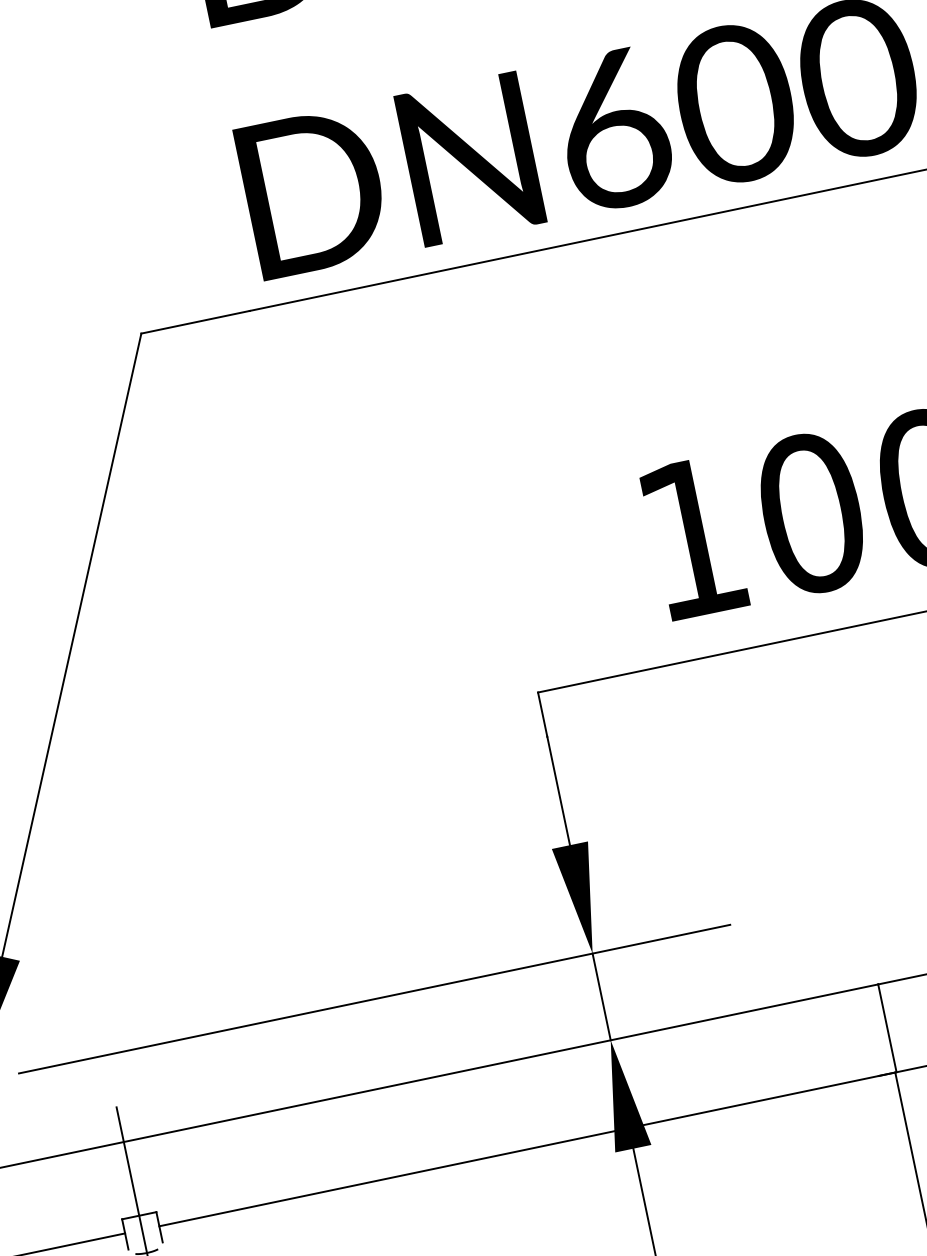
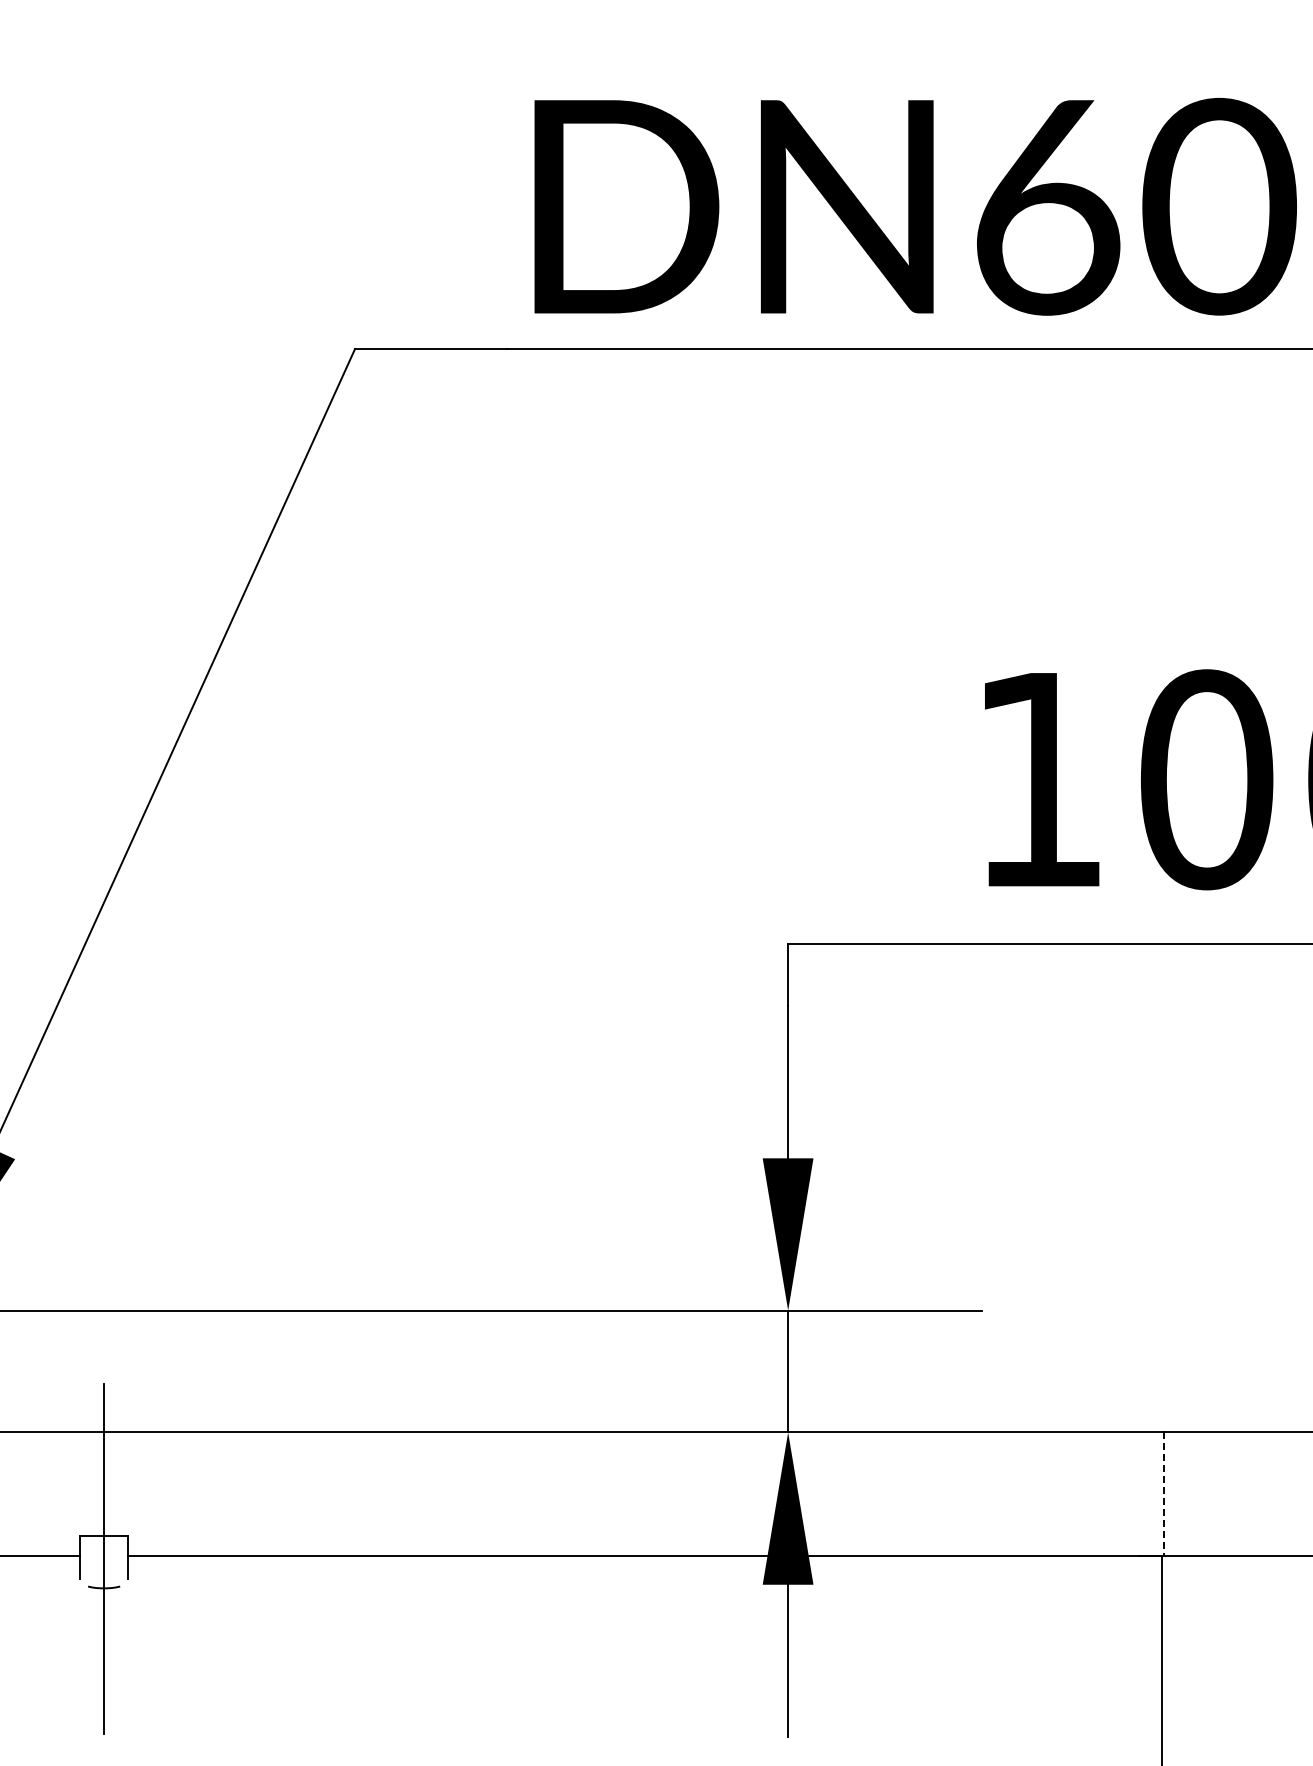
line: (887, 1028) -> (1164, 1494), solid -> dashed

